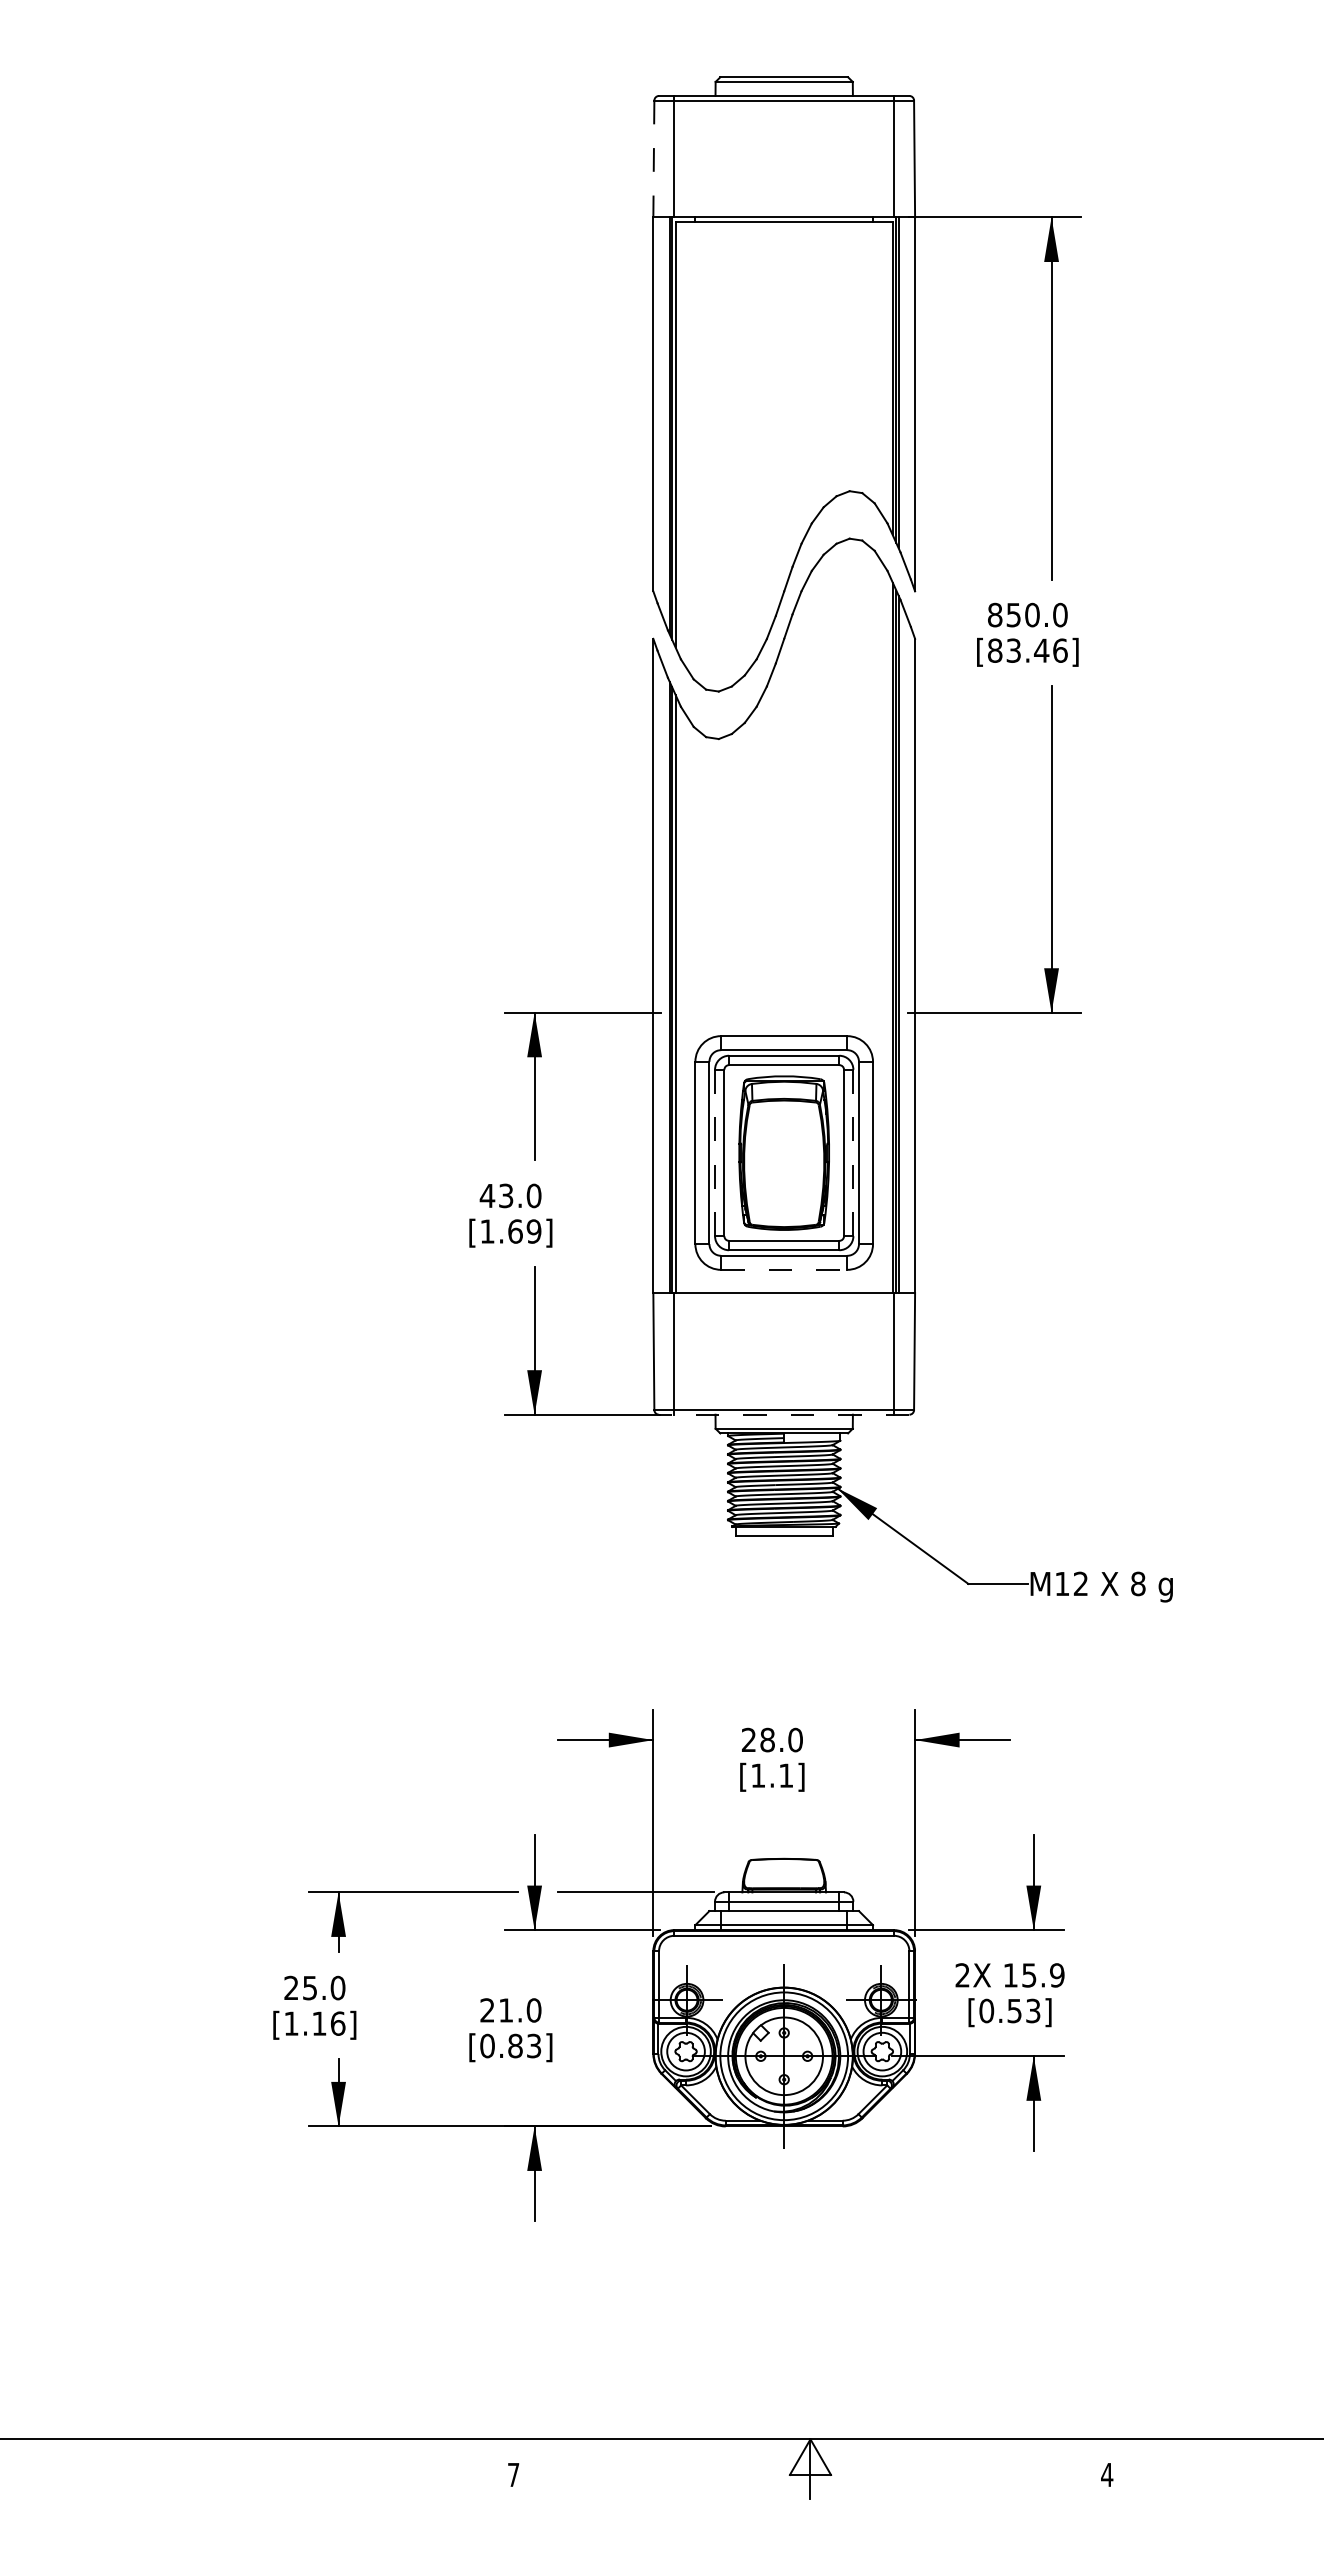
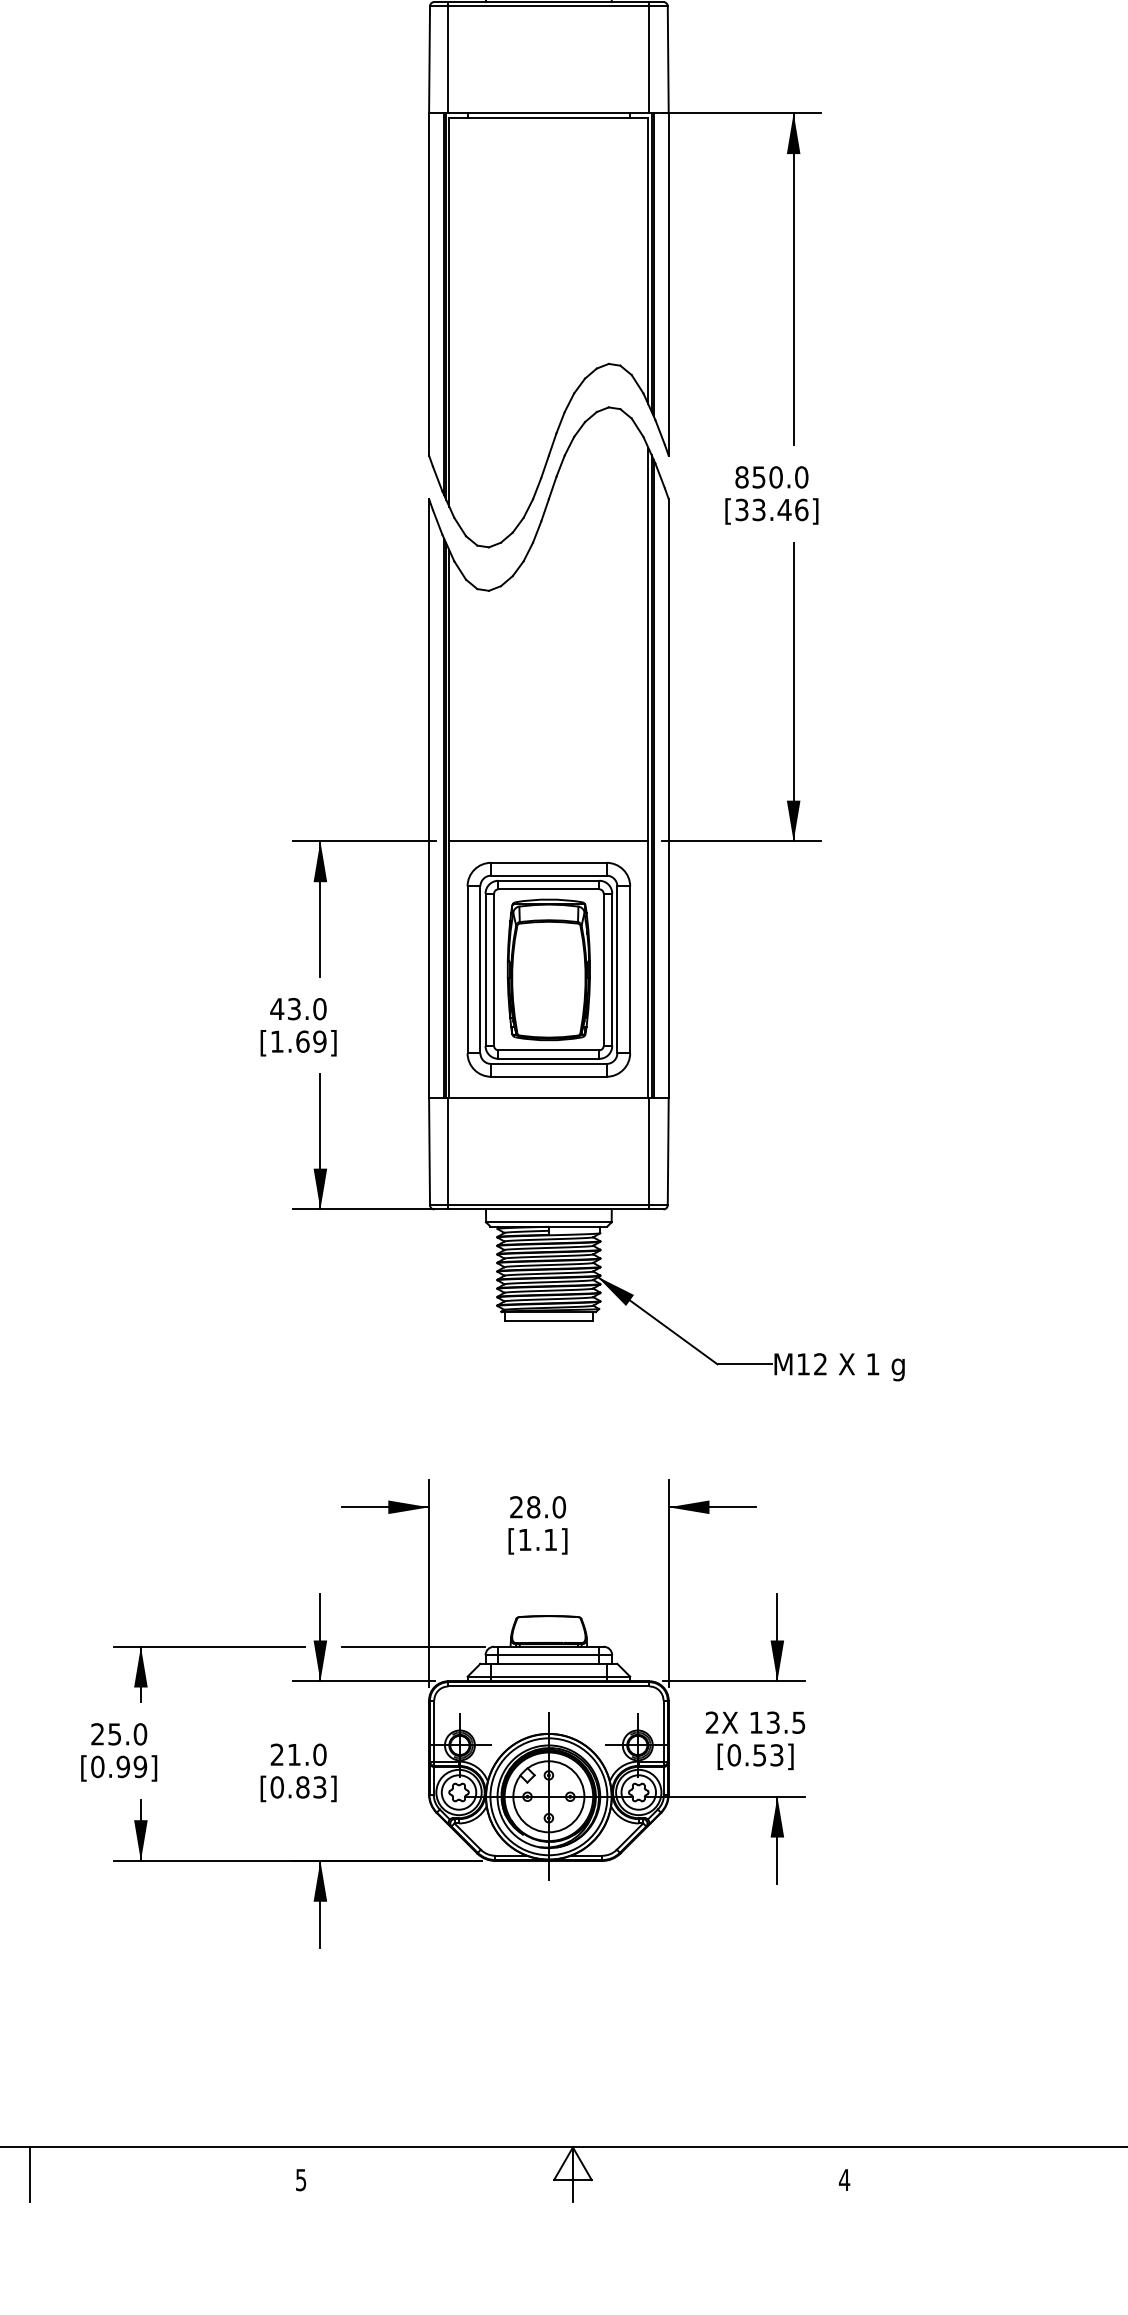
line: (653, 159) -> (429, 60), dashed -> solid
text: (995, 650) -> (742, 509), [83.46] -> [33.46]
line: (783, 1012) -> (548, 841), added
line: (715, 1153) -> (485, 970), dashed -> solid
line: (853, 1153) -> (612, 970), dashed -> solid
line: (784, 1269) -> (549, 1076), dashed -> solid
line: (783, 1414) -> (548, 1209), dashed -> solid
text: (1138, 1583) -> (873, 1363), 8 -> 1
text: (1043, 1975) -> (786, 1722), 15.9 -> 13.5
text: (314, 2023) -> (118, 1766), [1.16] -> [0.99]
line: (216, 2468) -> (29, 2174), added
text: (513, 2475) -> (301, 2180), 7 -> 5

